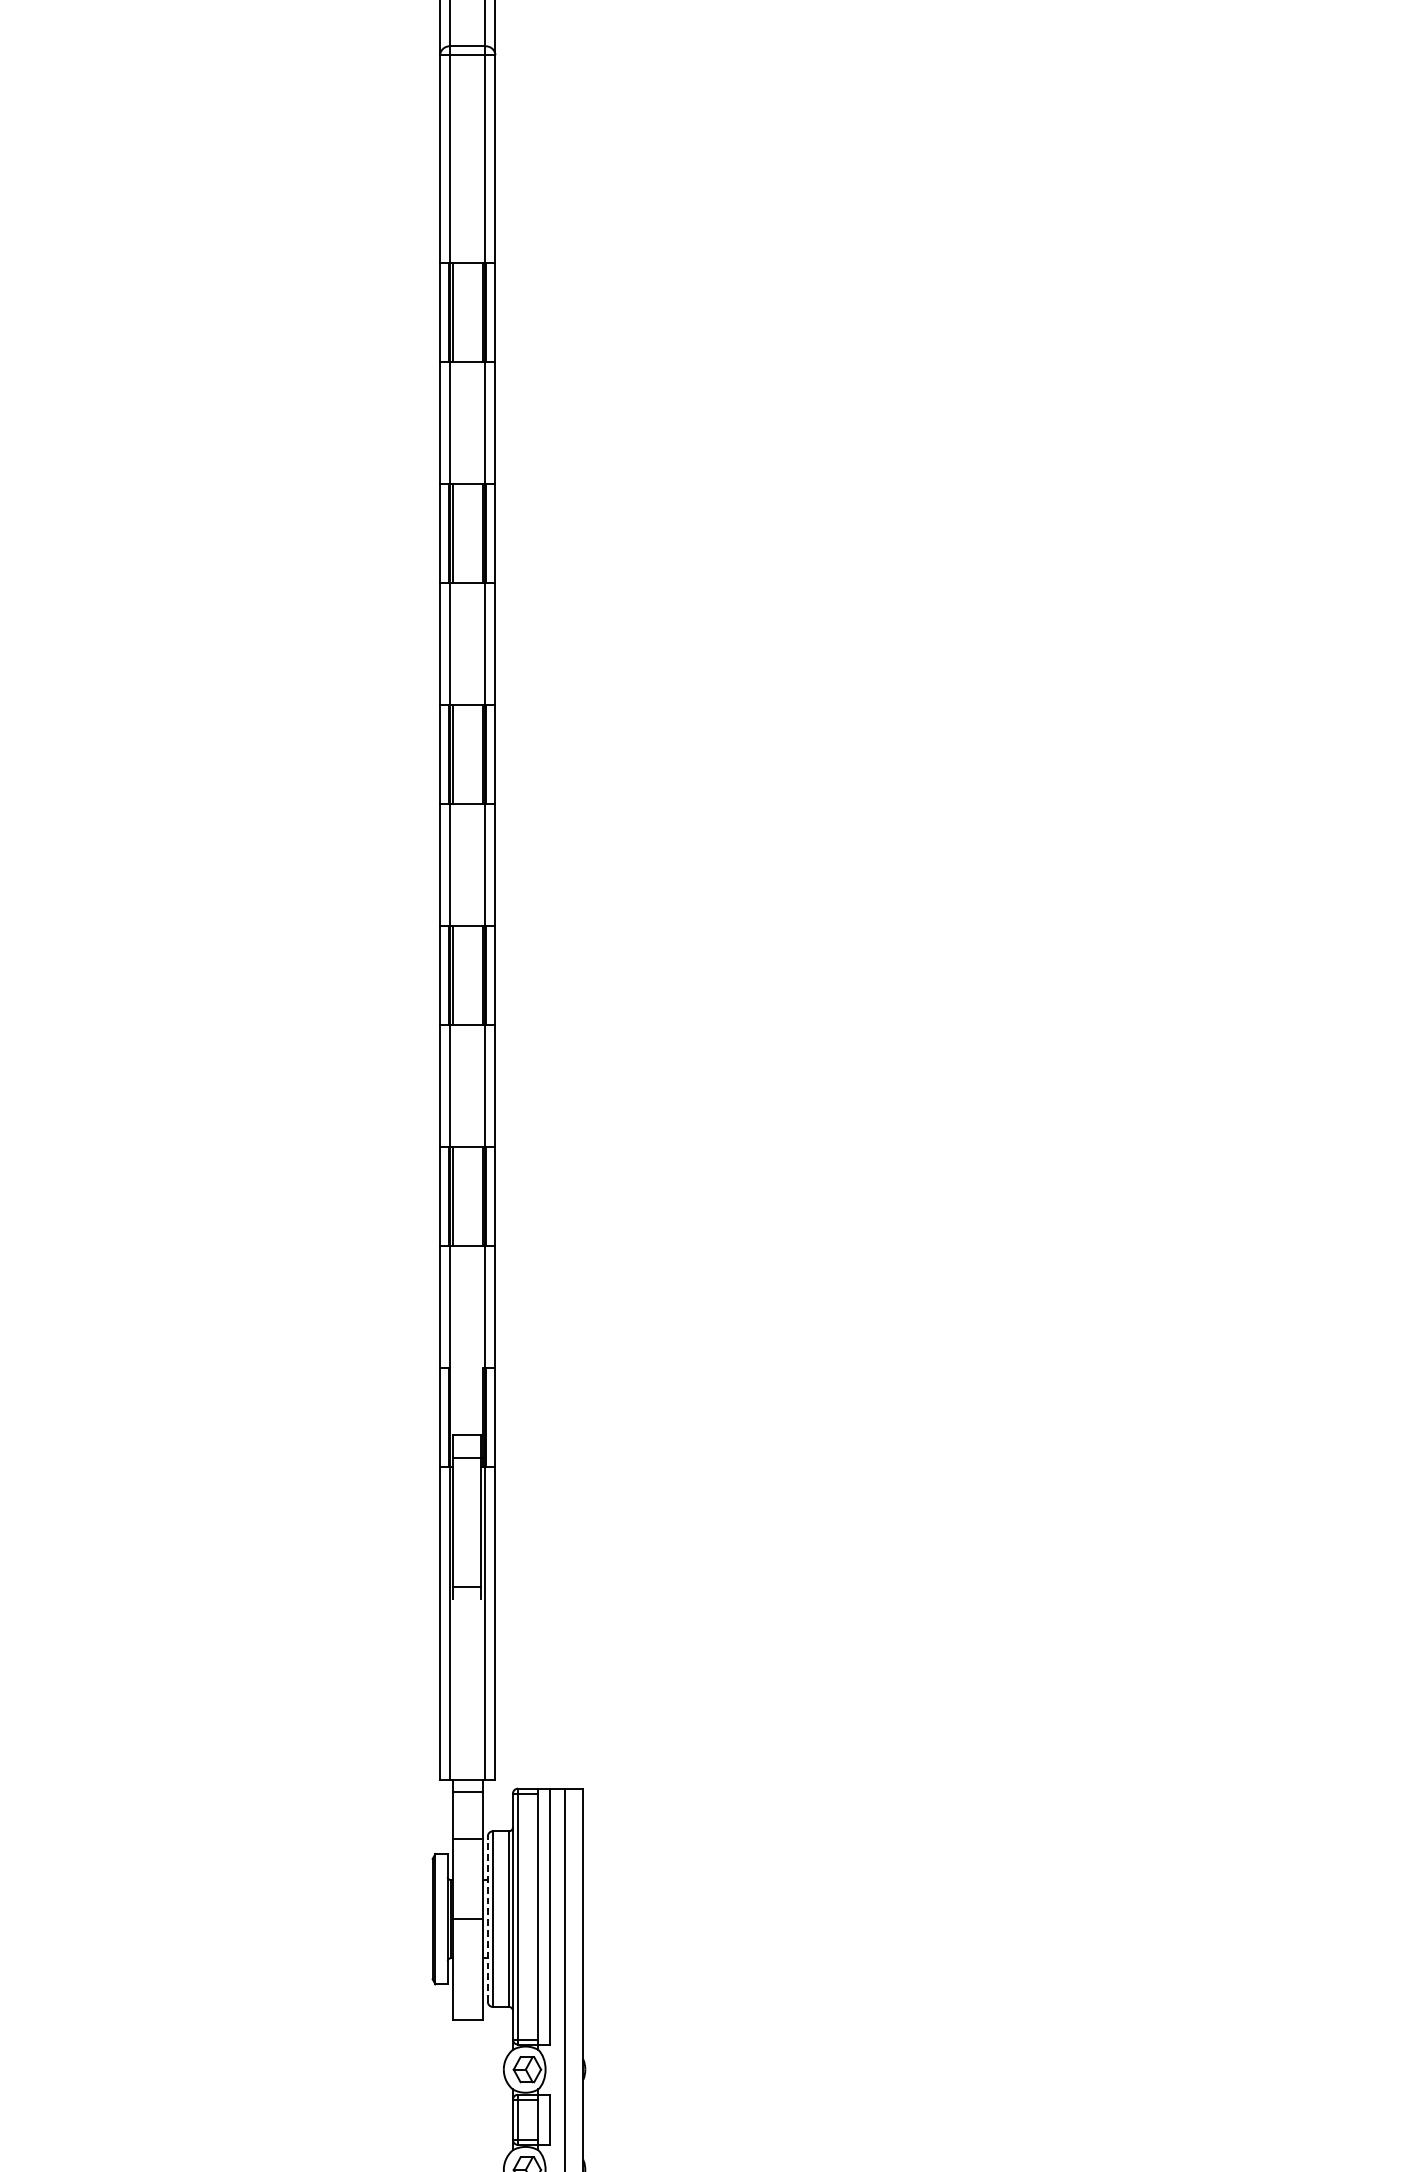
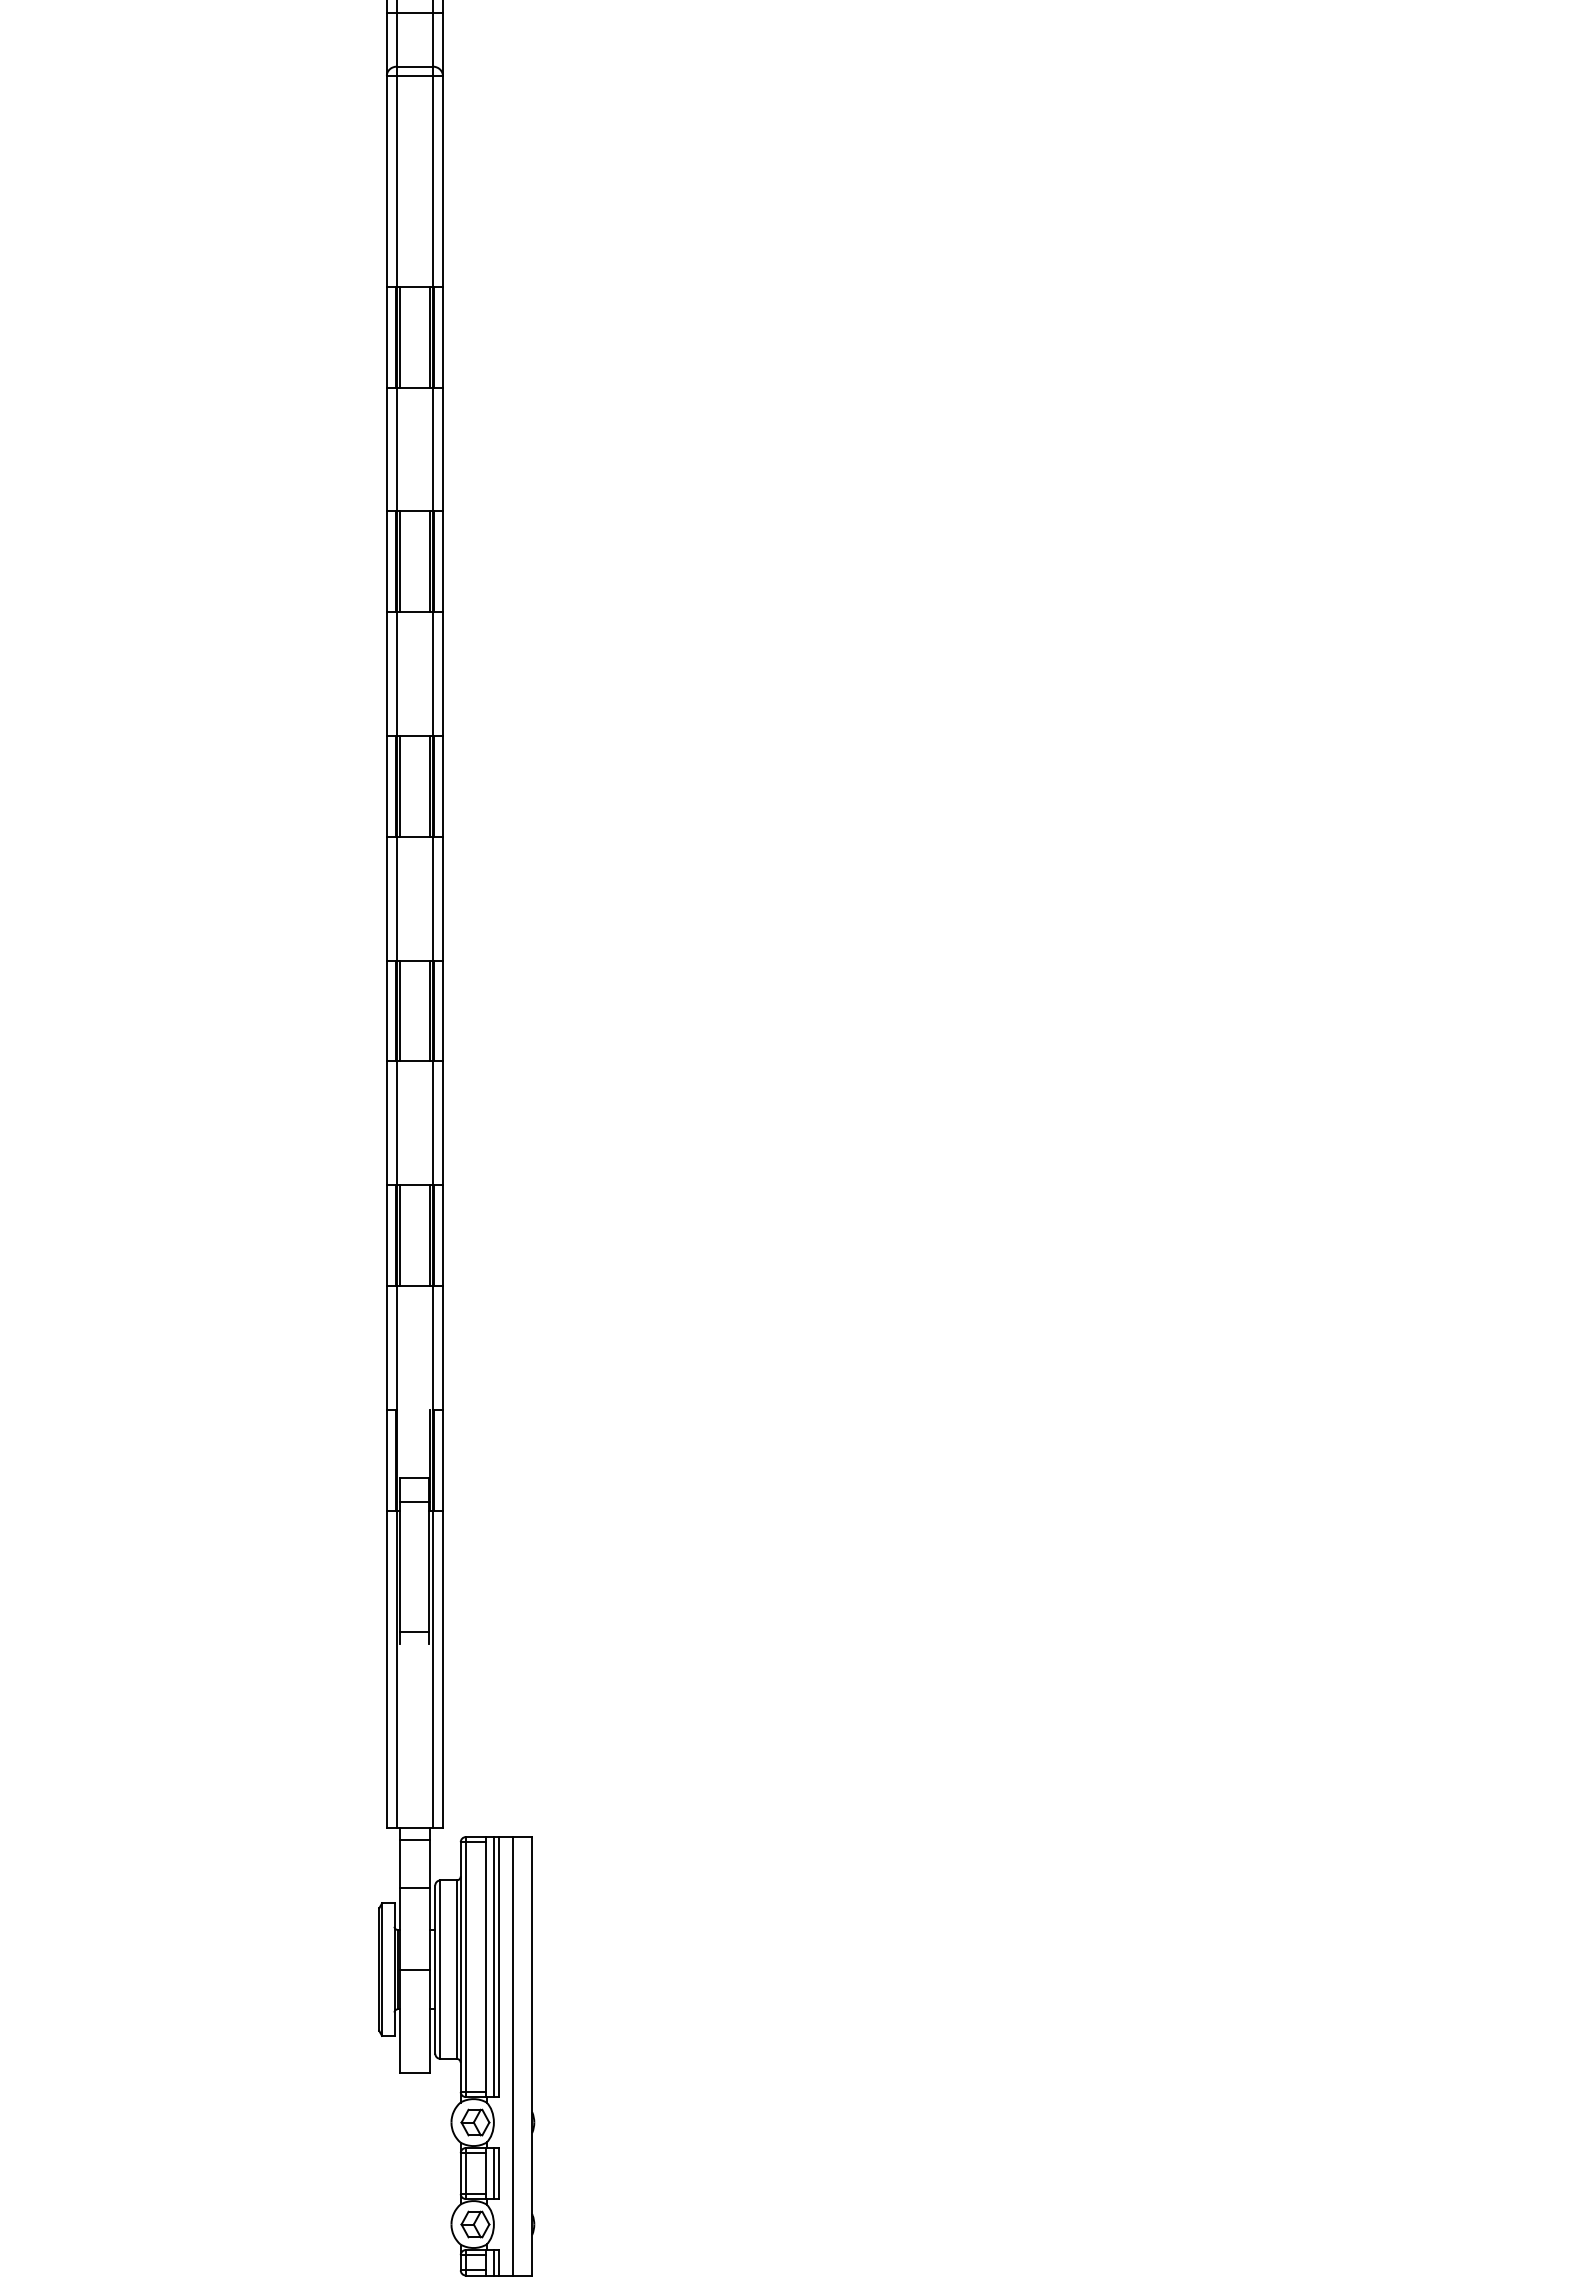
line: (545, 1917) -> (493, 1967), added
line: (488, 1918) -> (435, 1969), dashed -> solid
line: (545, 2119) -> (493, 2173), added

